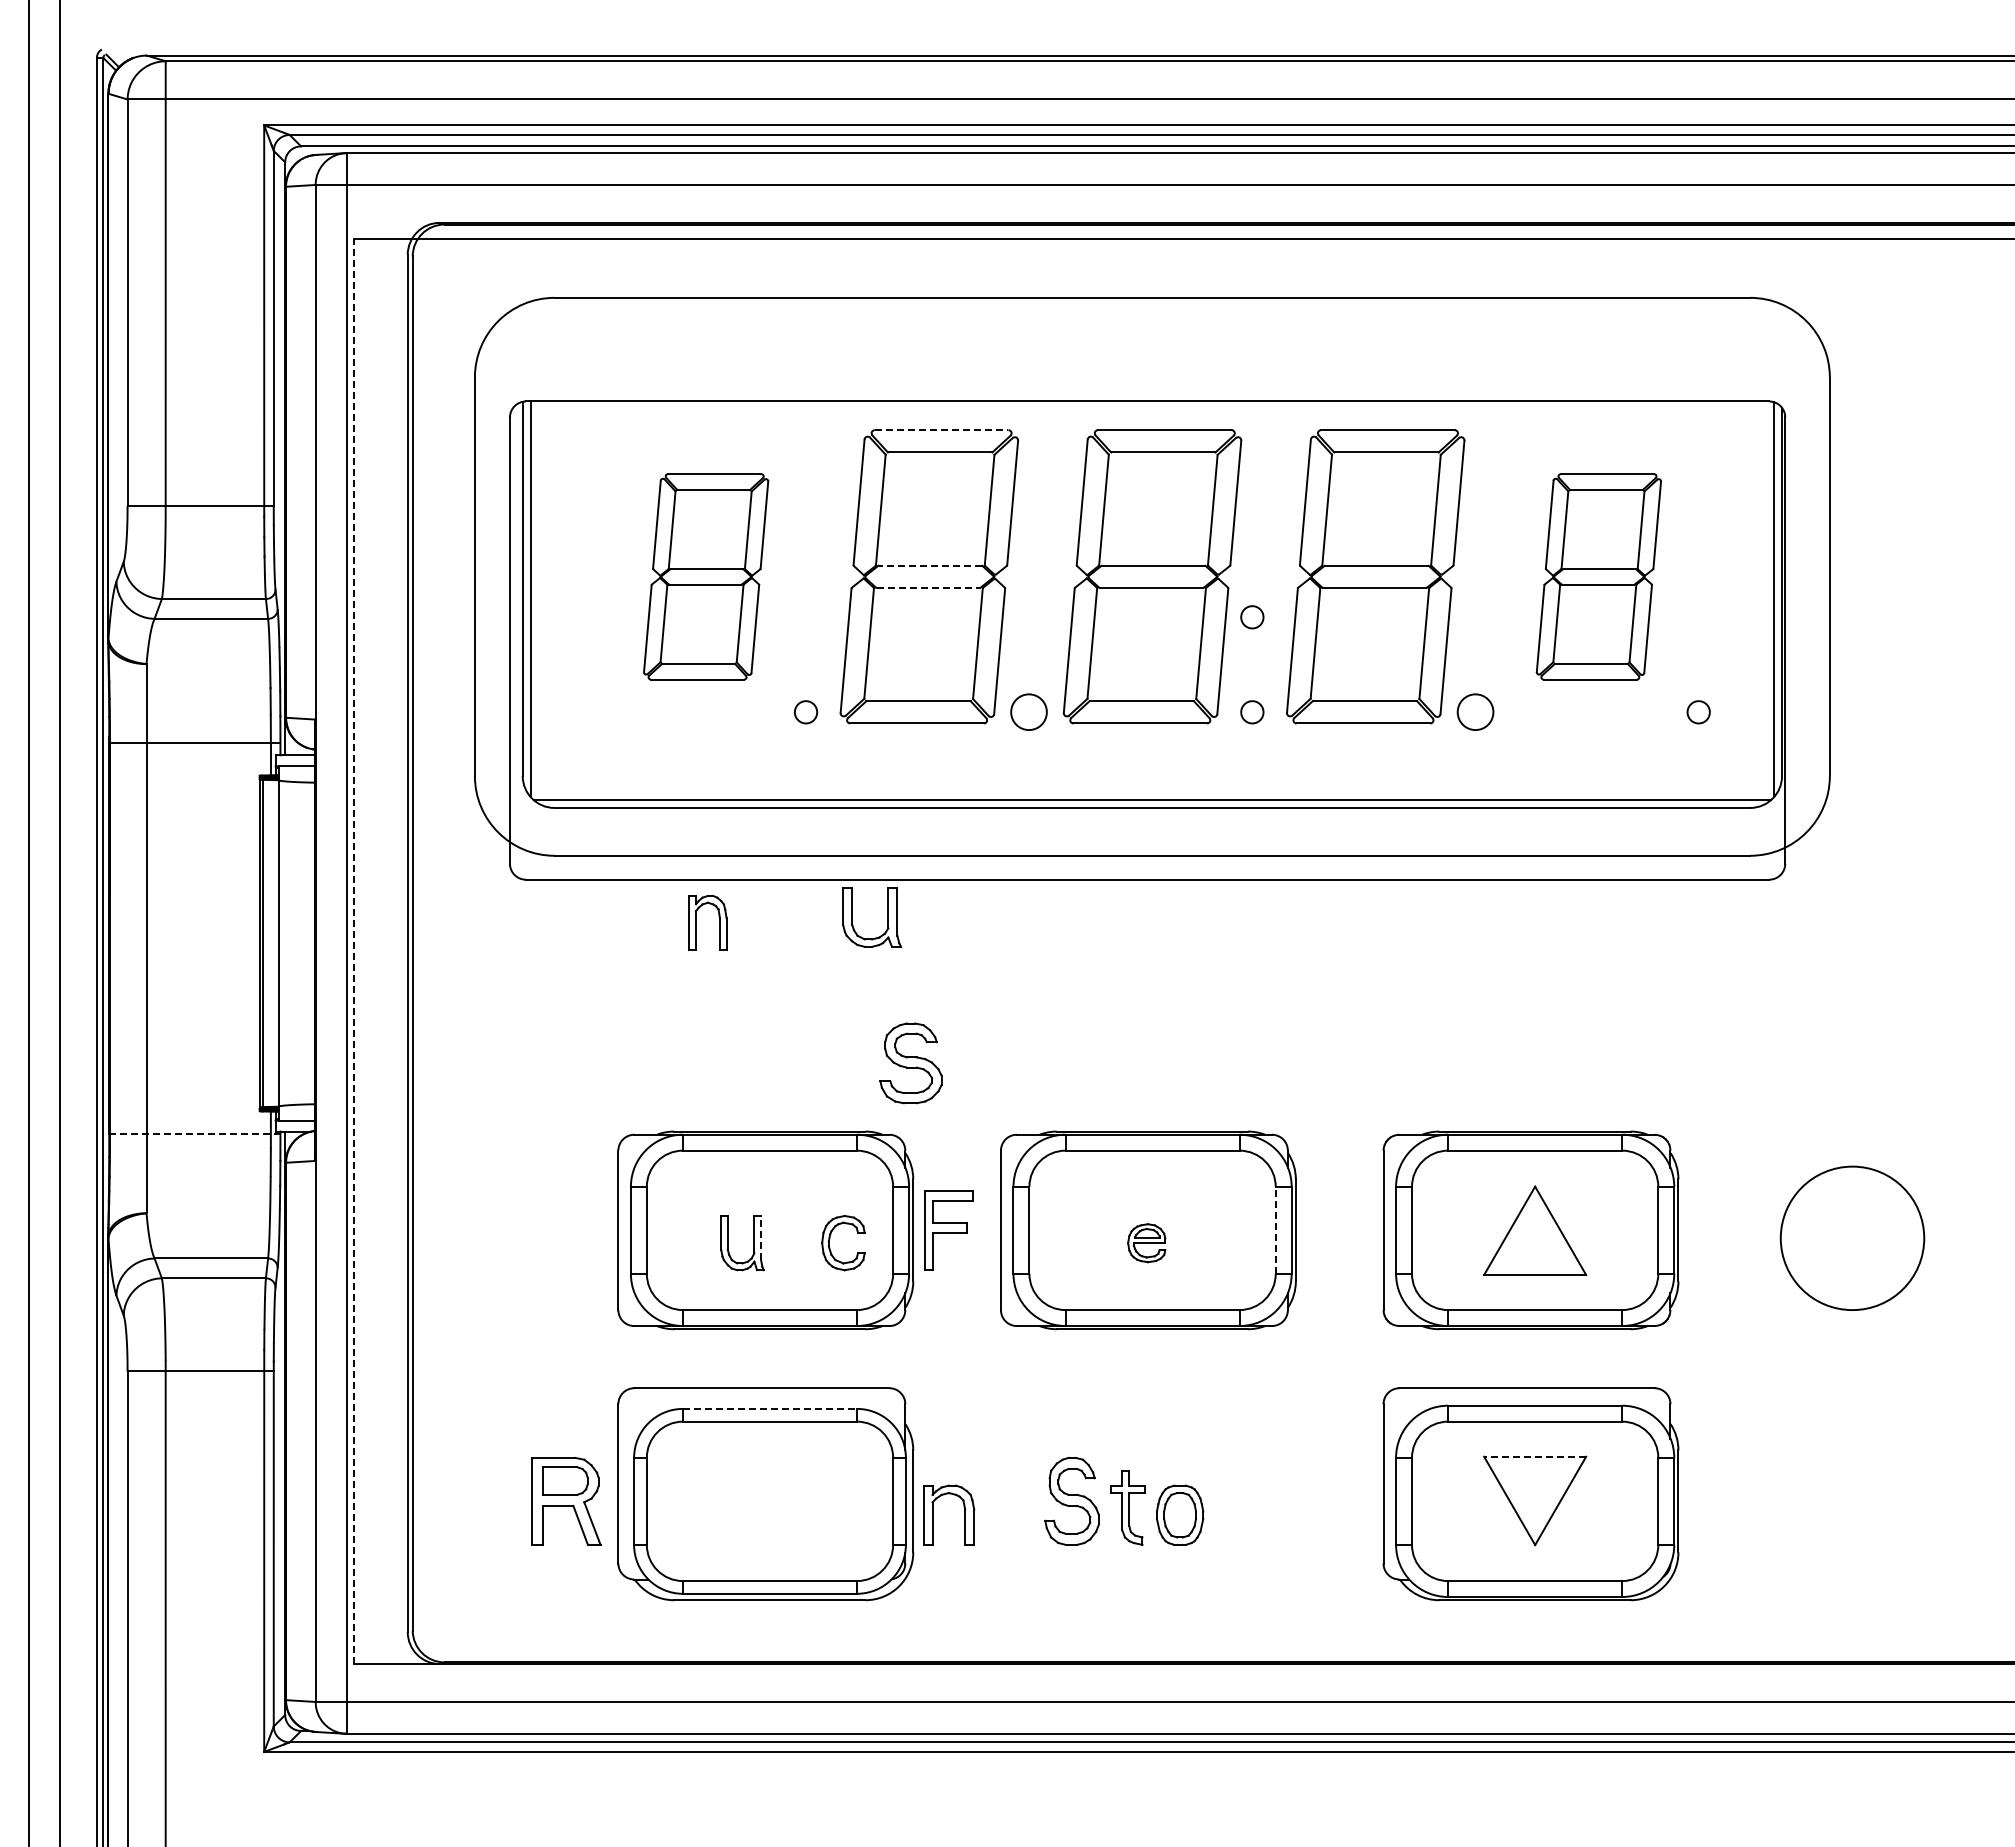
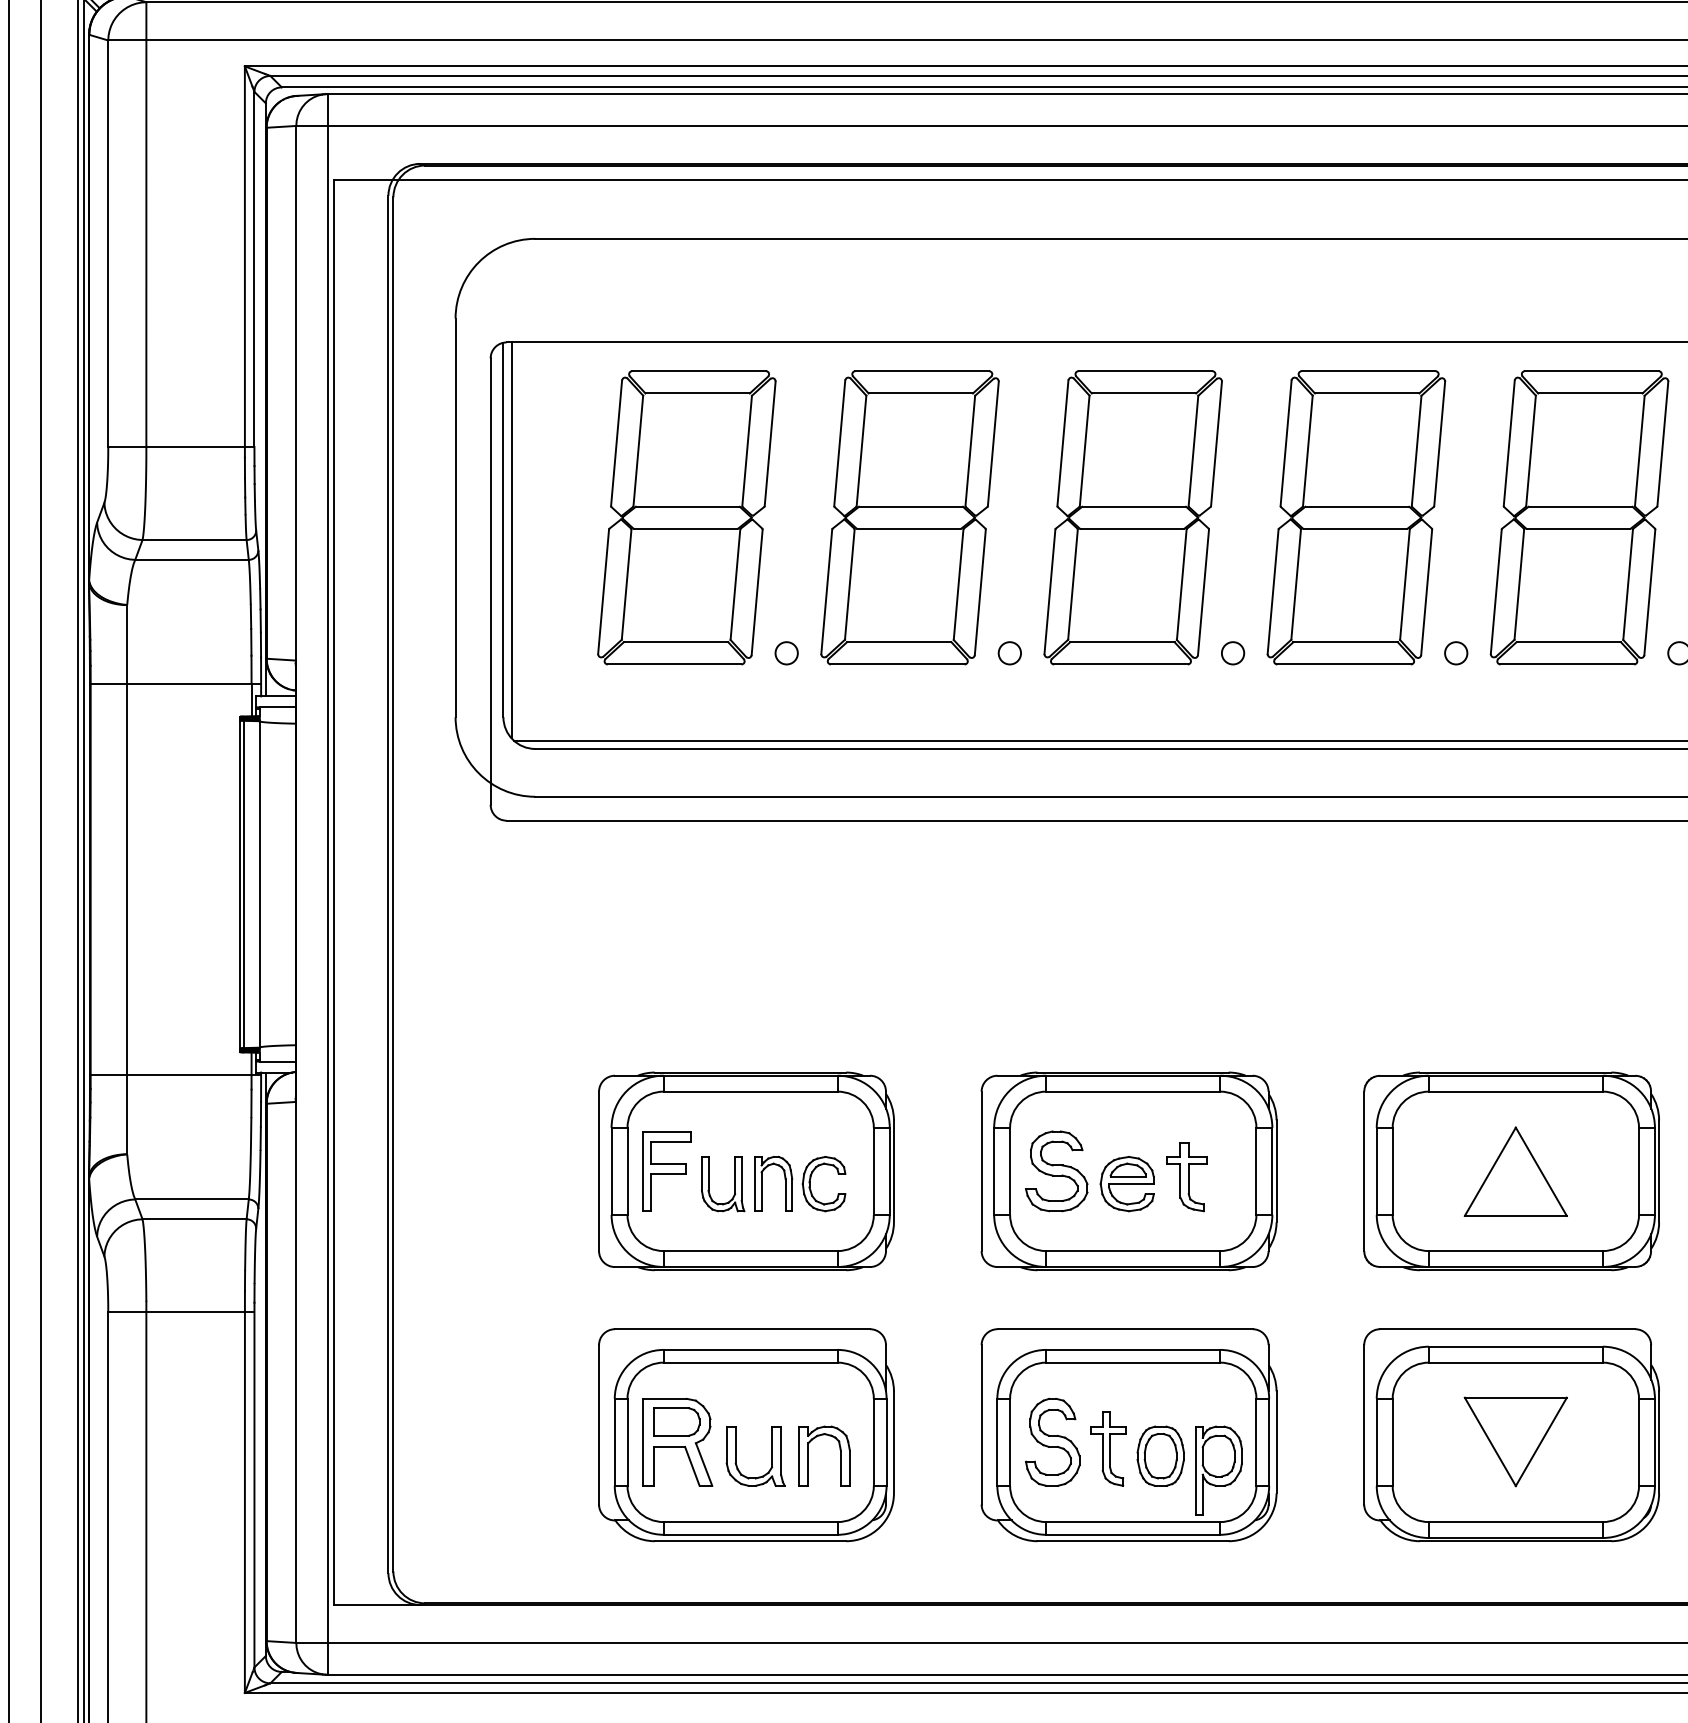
line: (941, 430) -> (922, 371), dashed -> solid
line: (929, 565) -> (910, 506), dashed -> solid
part: (705, 576) -> (686, 517), size x1.43
part: (1598, 576) -> (1579, 517), size x1.43
line: (928, 587) -> (909, 528), dashed -> solid
circle: (1252, 617) -> (1233, 558), removed
circle: (1029, 712) -> (1010, 653), size x0.62
circle: (1475, 712) -> (1456, 653), size x0.62
part: (887, 917) -> (771, 1456), moved
part: (696, 922) -> (762, 1183), moved
line: (353, 951) -> (334, 892), dashed -> solid
part: (910, 1063) -> (1056, 1171), moved
line: (194, 1134) -> (175, 1075), dashed -> solid
line: (1275, 1229) -> (1256, 1170), dashed -> solid
part: (948, 1230) -> (667, 1171), moved
part: (1205, 1236) -> (1186, 1177), added
line: (761, 1237) -> (742, 1178), dashed -> solid
part: (1146, 1243) -> (1127, 1184), size x1.43
line: (770, 1408) -> (751, 1349), dashed -> solid
line: (1534, 1456) -> (1515, 1397), dashed -> solid
part: (1148, 1494) -> (1129, 1435), added
part: (566, 1501) -> (678, 1442), moved
part: (964, 1514) -> (840, 1455), moved

